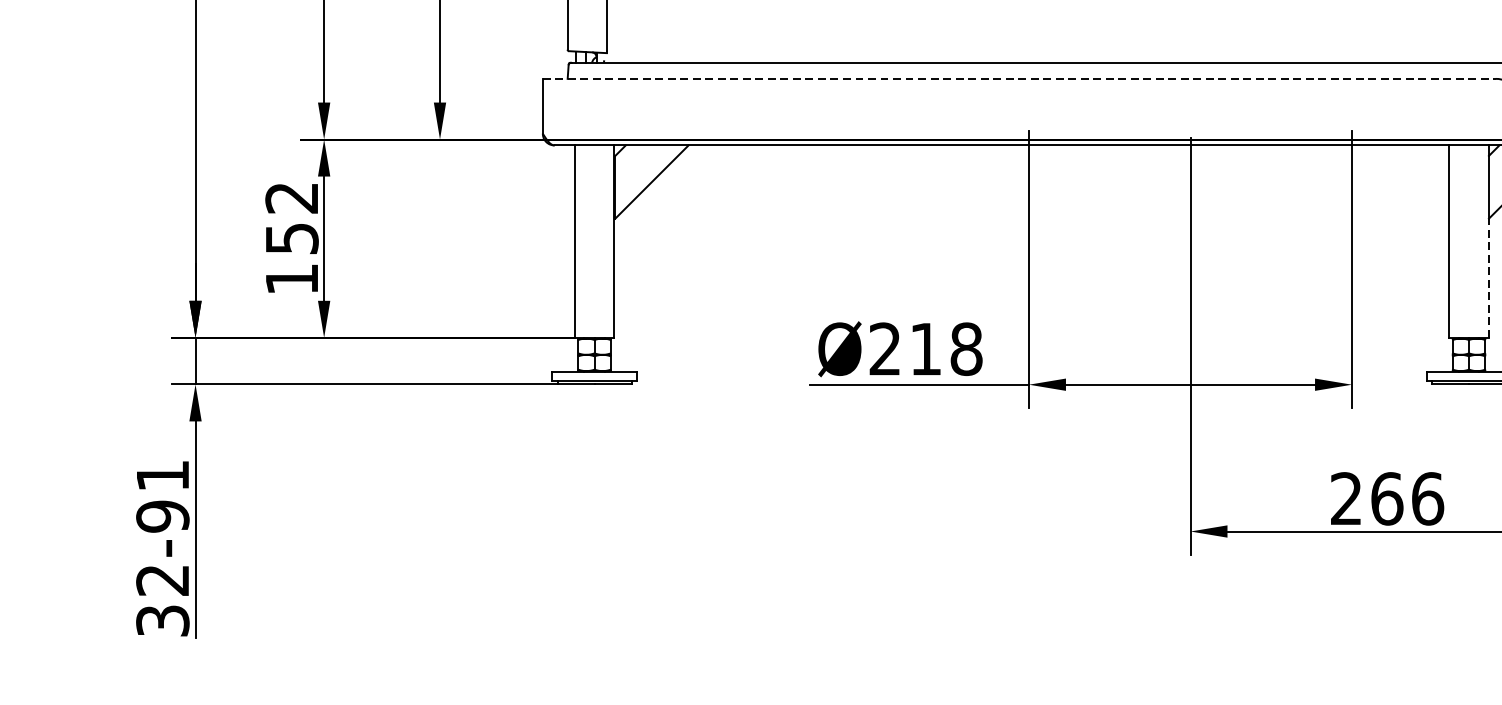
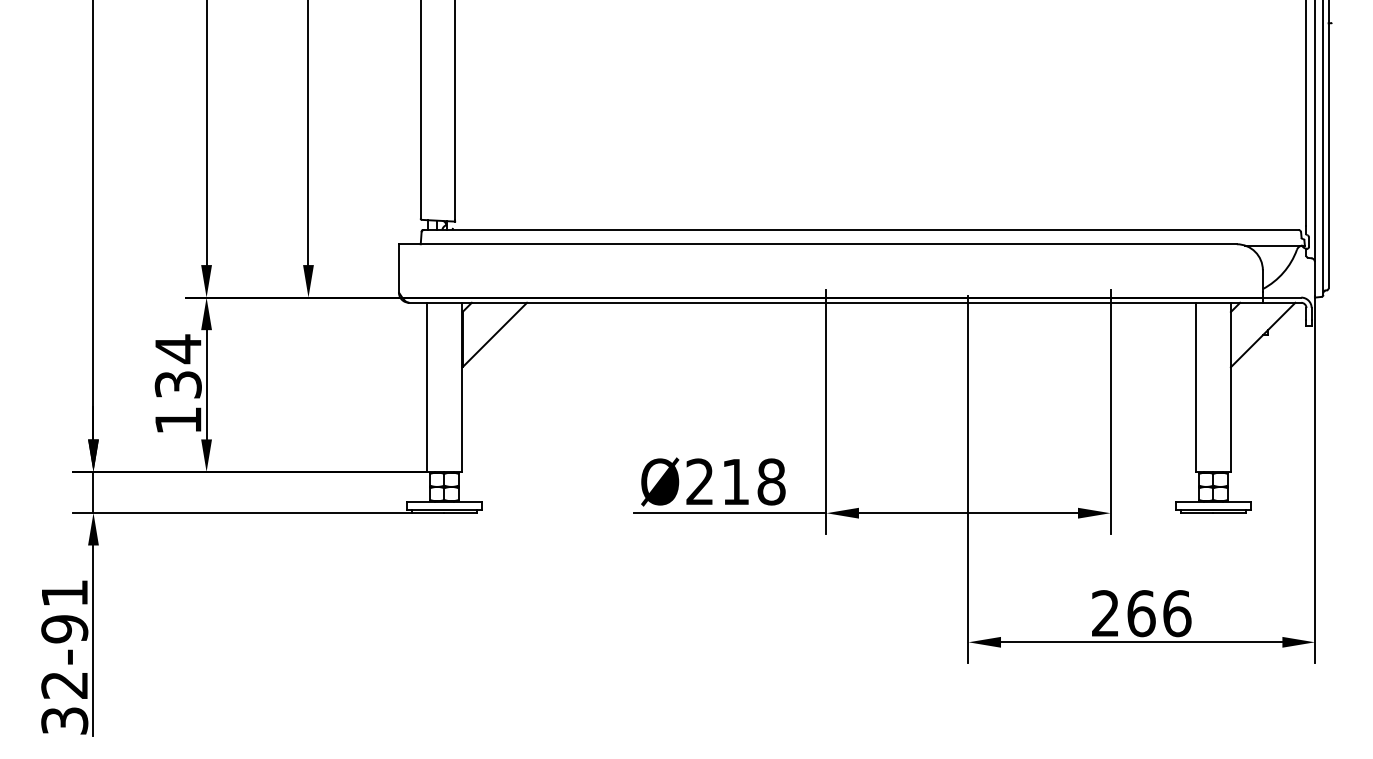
line: (1018, 79) -> (817, 244), dashed -> solid
text: (291, 216) -> (177, 365), 152 -> 134
line: (1488, 278) -> (1230, 419), dashed -> solid

